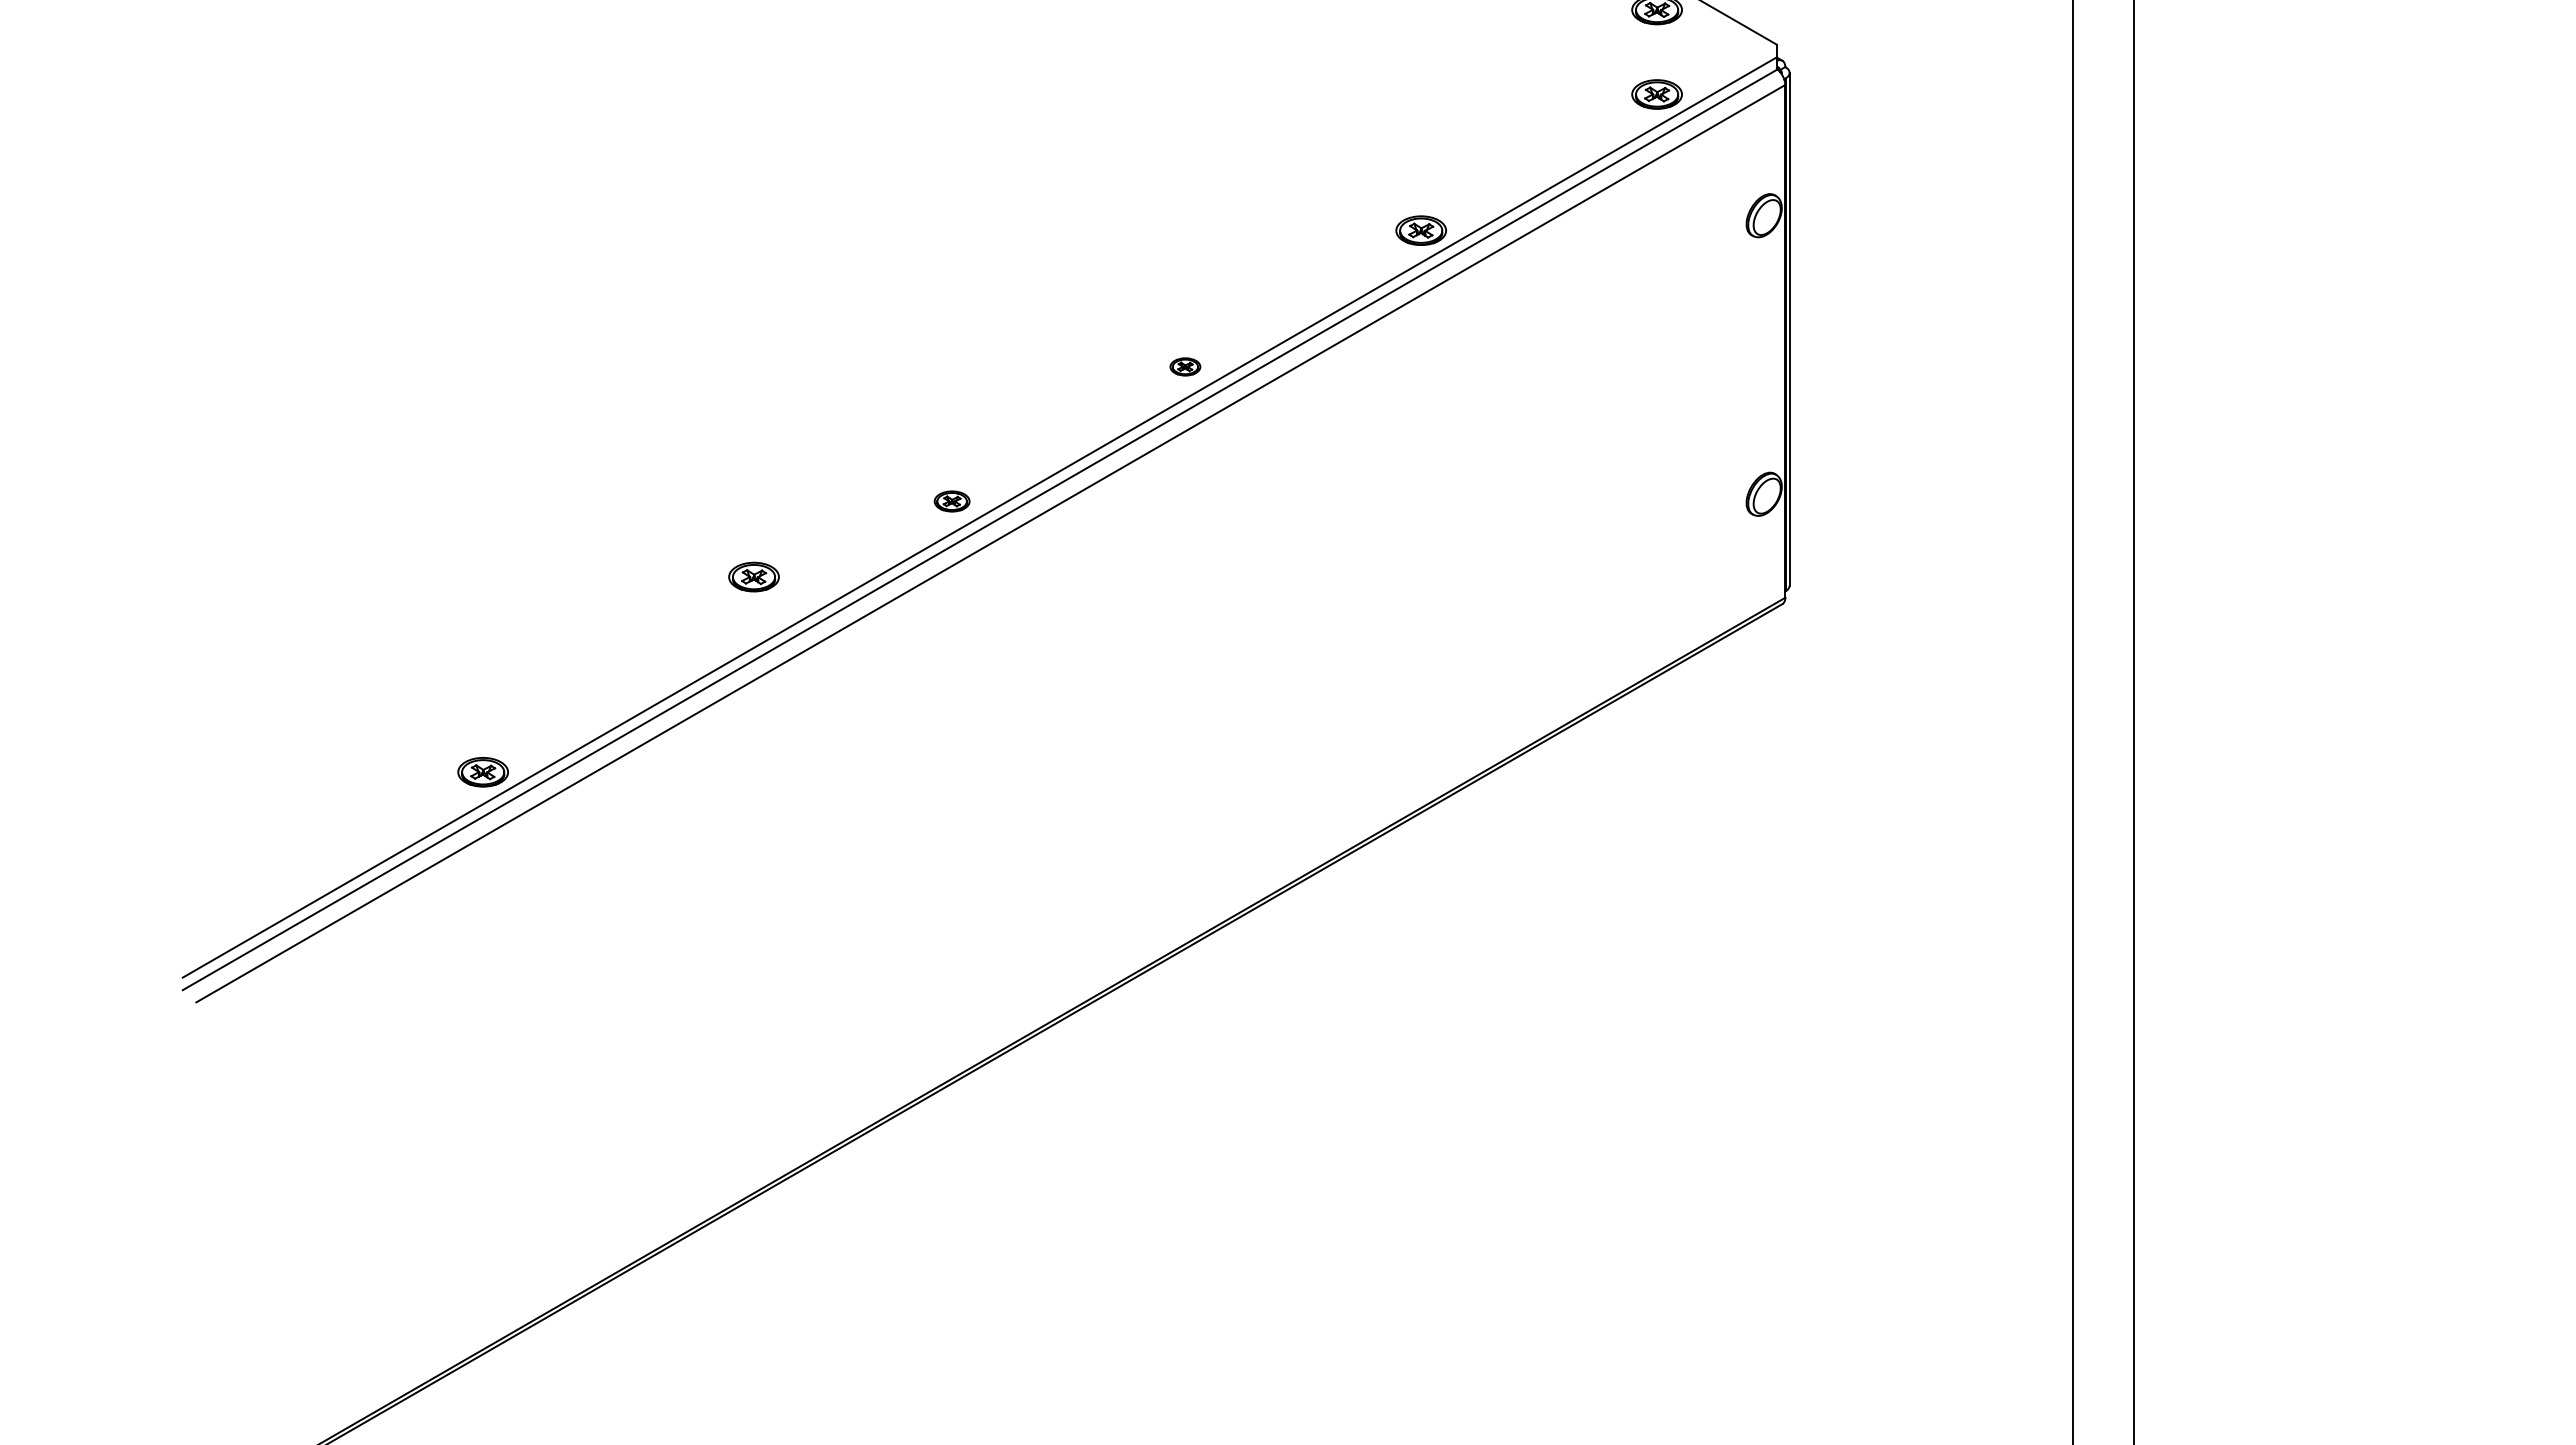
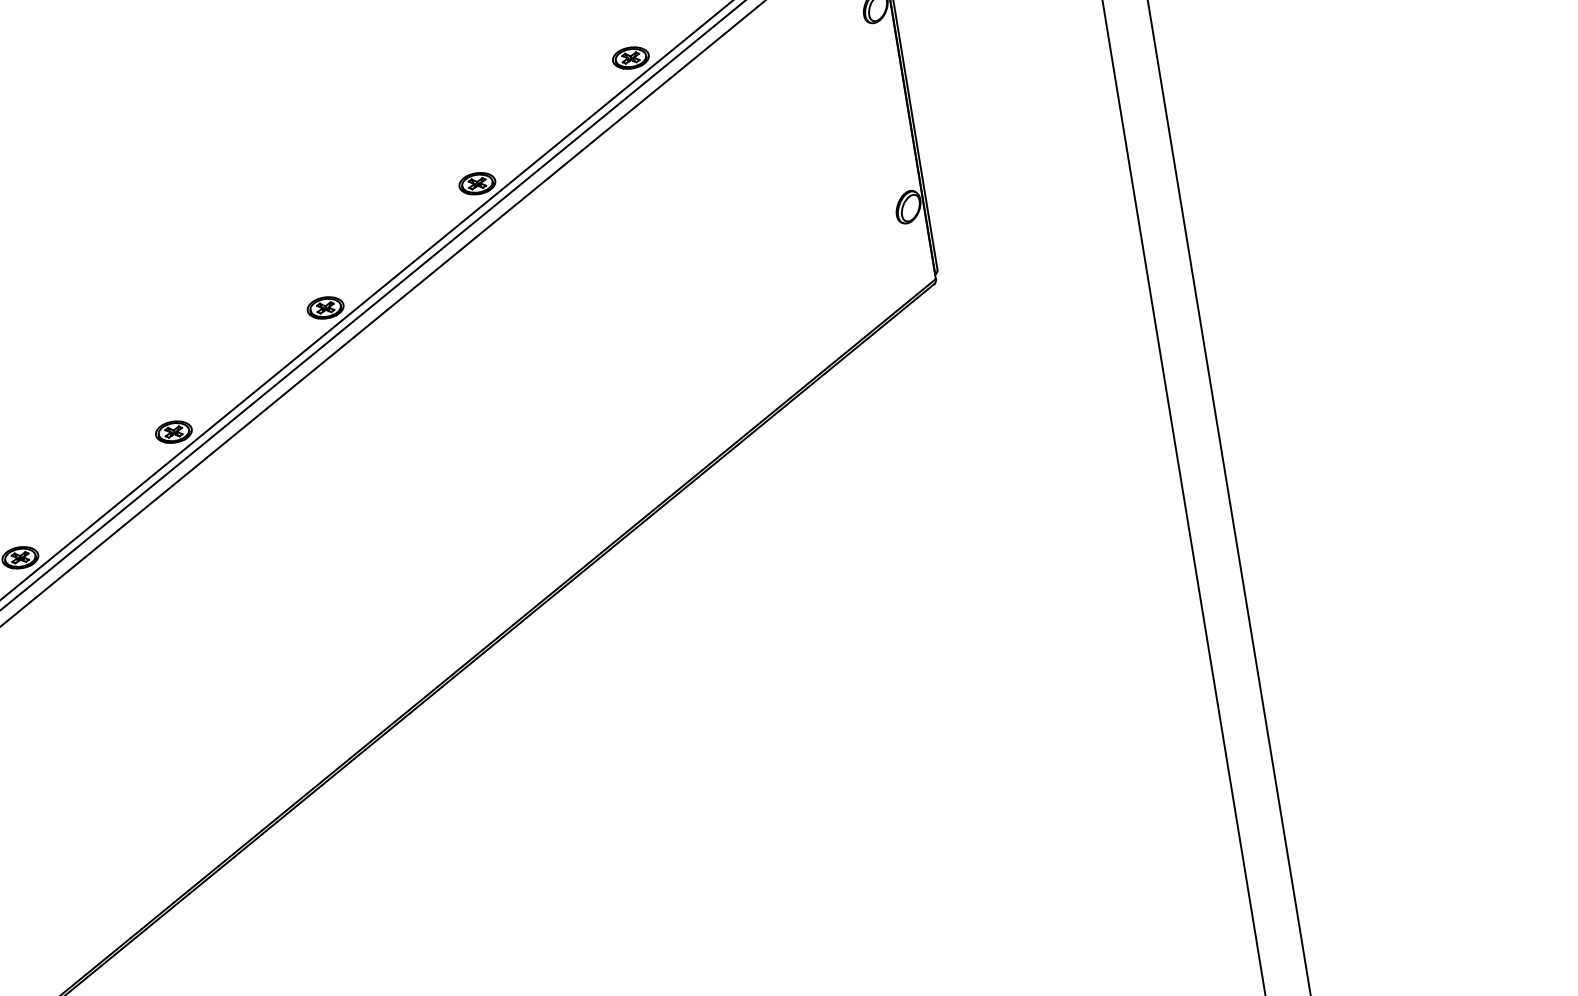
part: (1185, 366) -> (477, 183), size x1.67
part: (951, 501) -> (325, 308), size x1.43
part: (753, 576) -> (173, 431), moved

